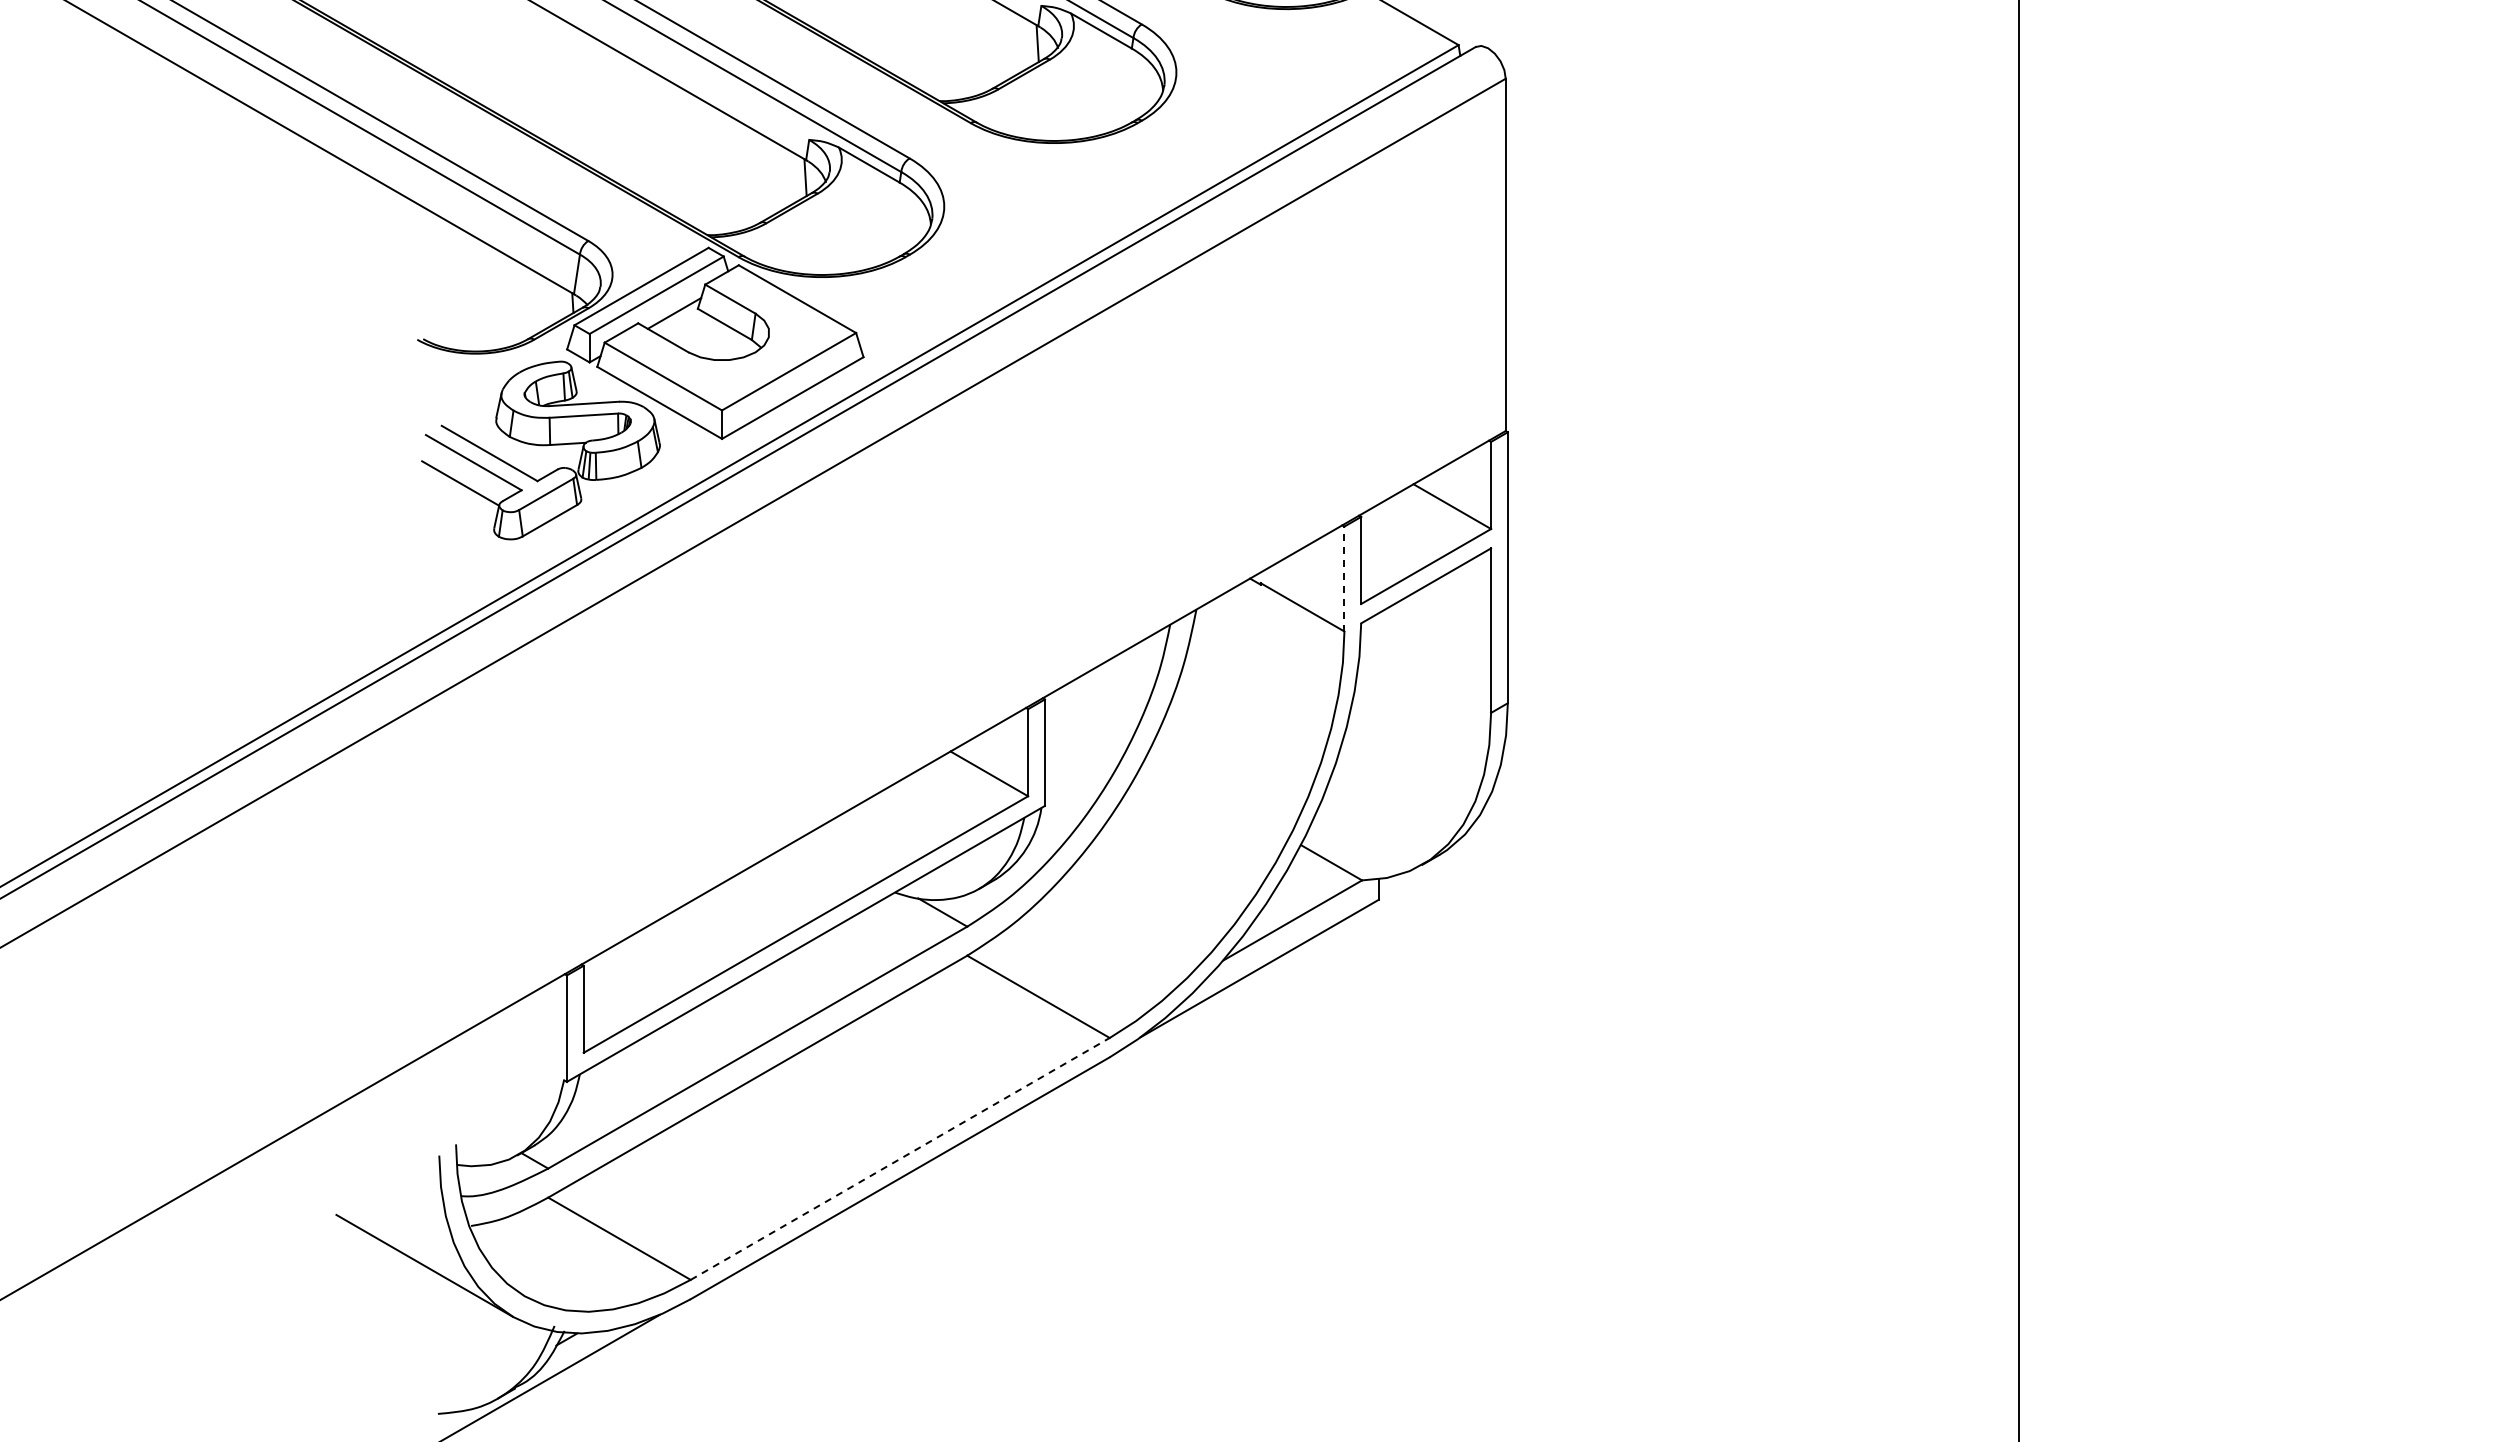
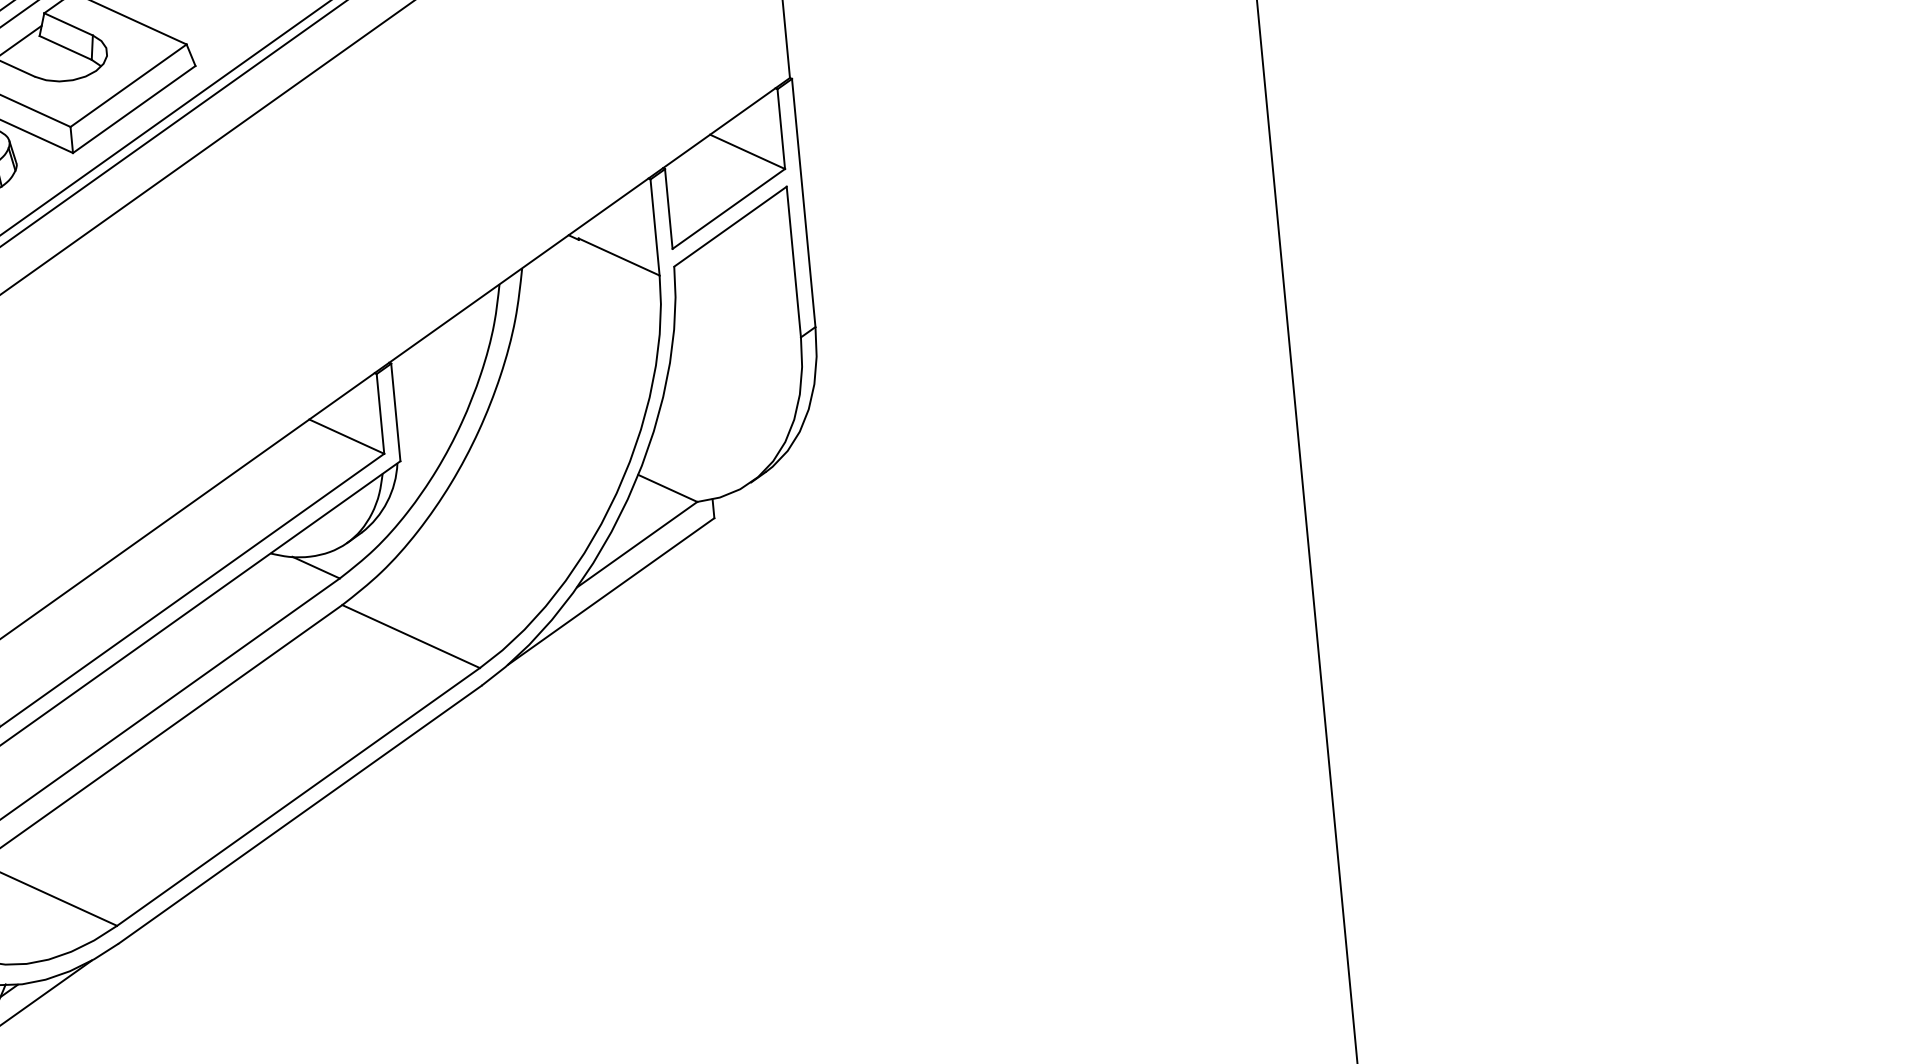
line: (1344, 578) -> (655, 226), dashed -> solid
line: (900, 1158) -> (298, 796), dashed -> solid

